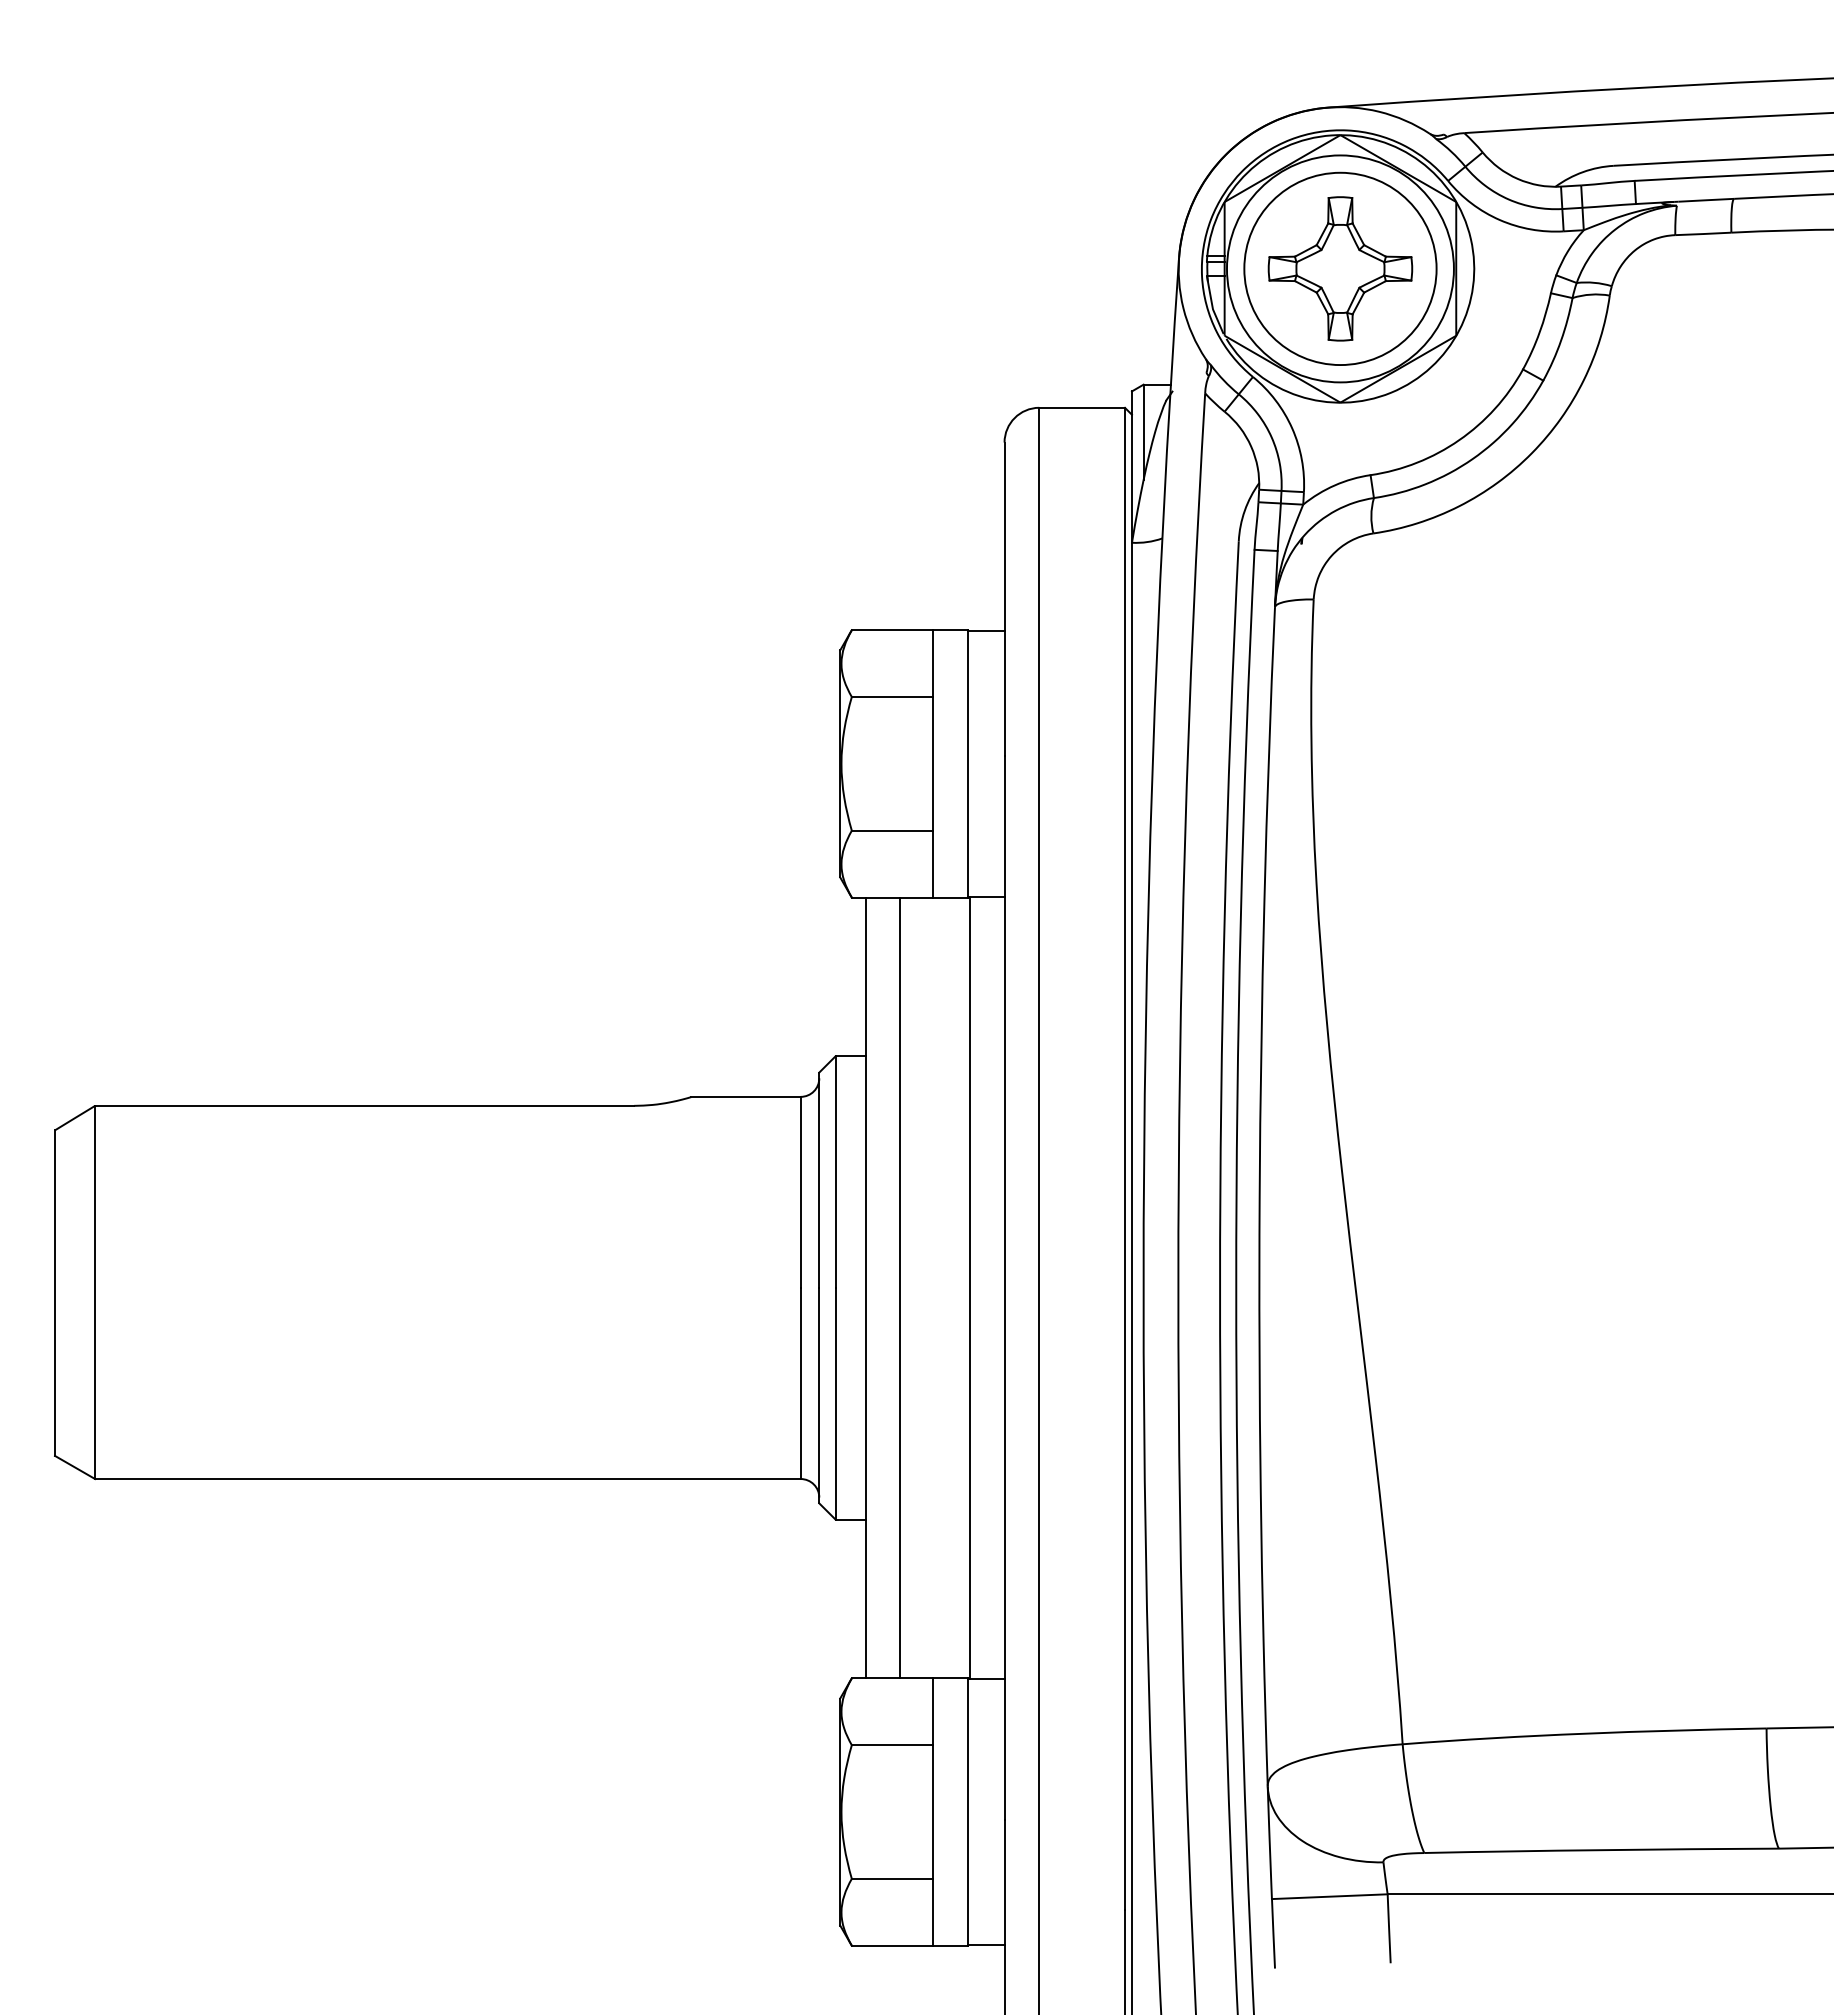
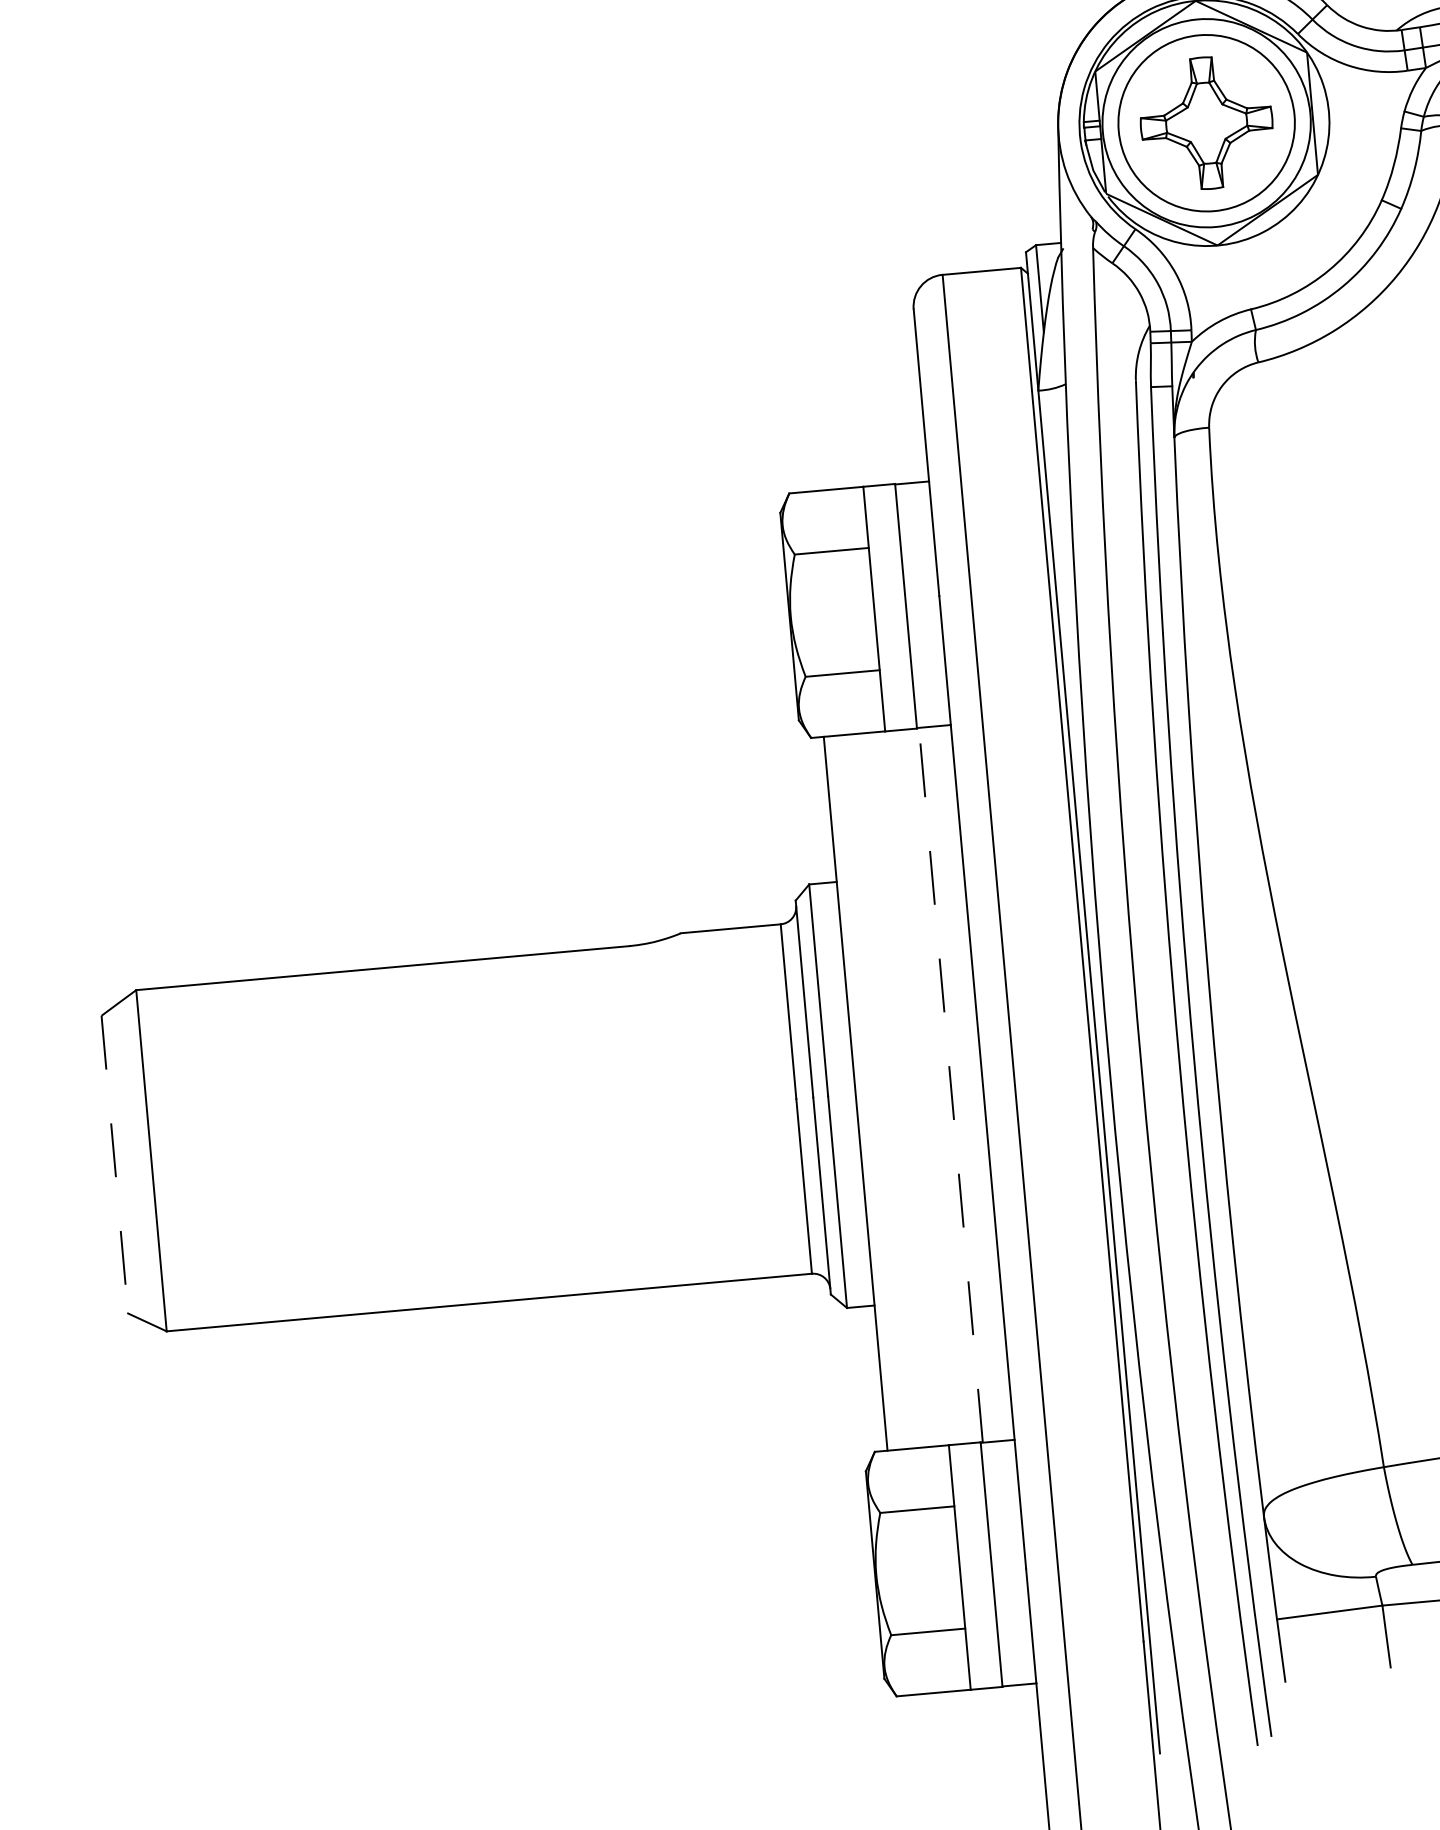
line: (900, 1287) -> (887, 1090), removed
line: (969, 1287) -> (950, 1084), solid -> dashed
line: (55, 1293) -> (115, 1164), solid -> dashed

